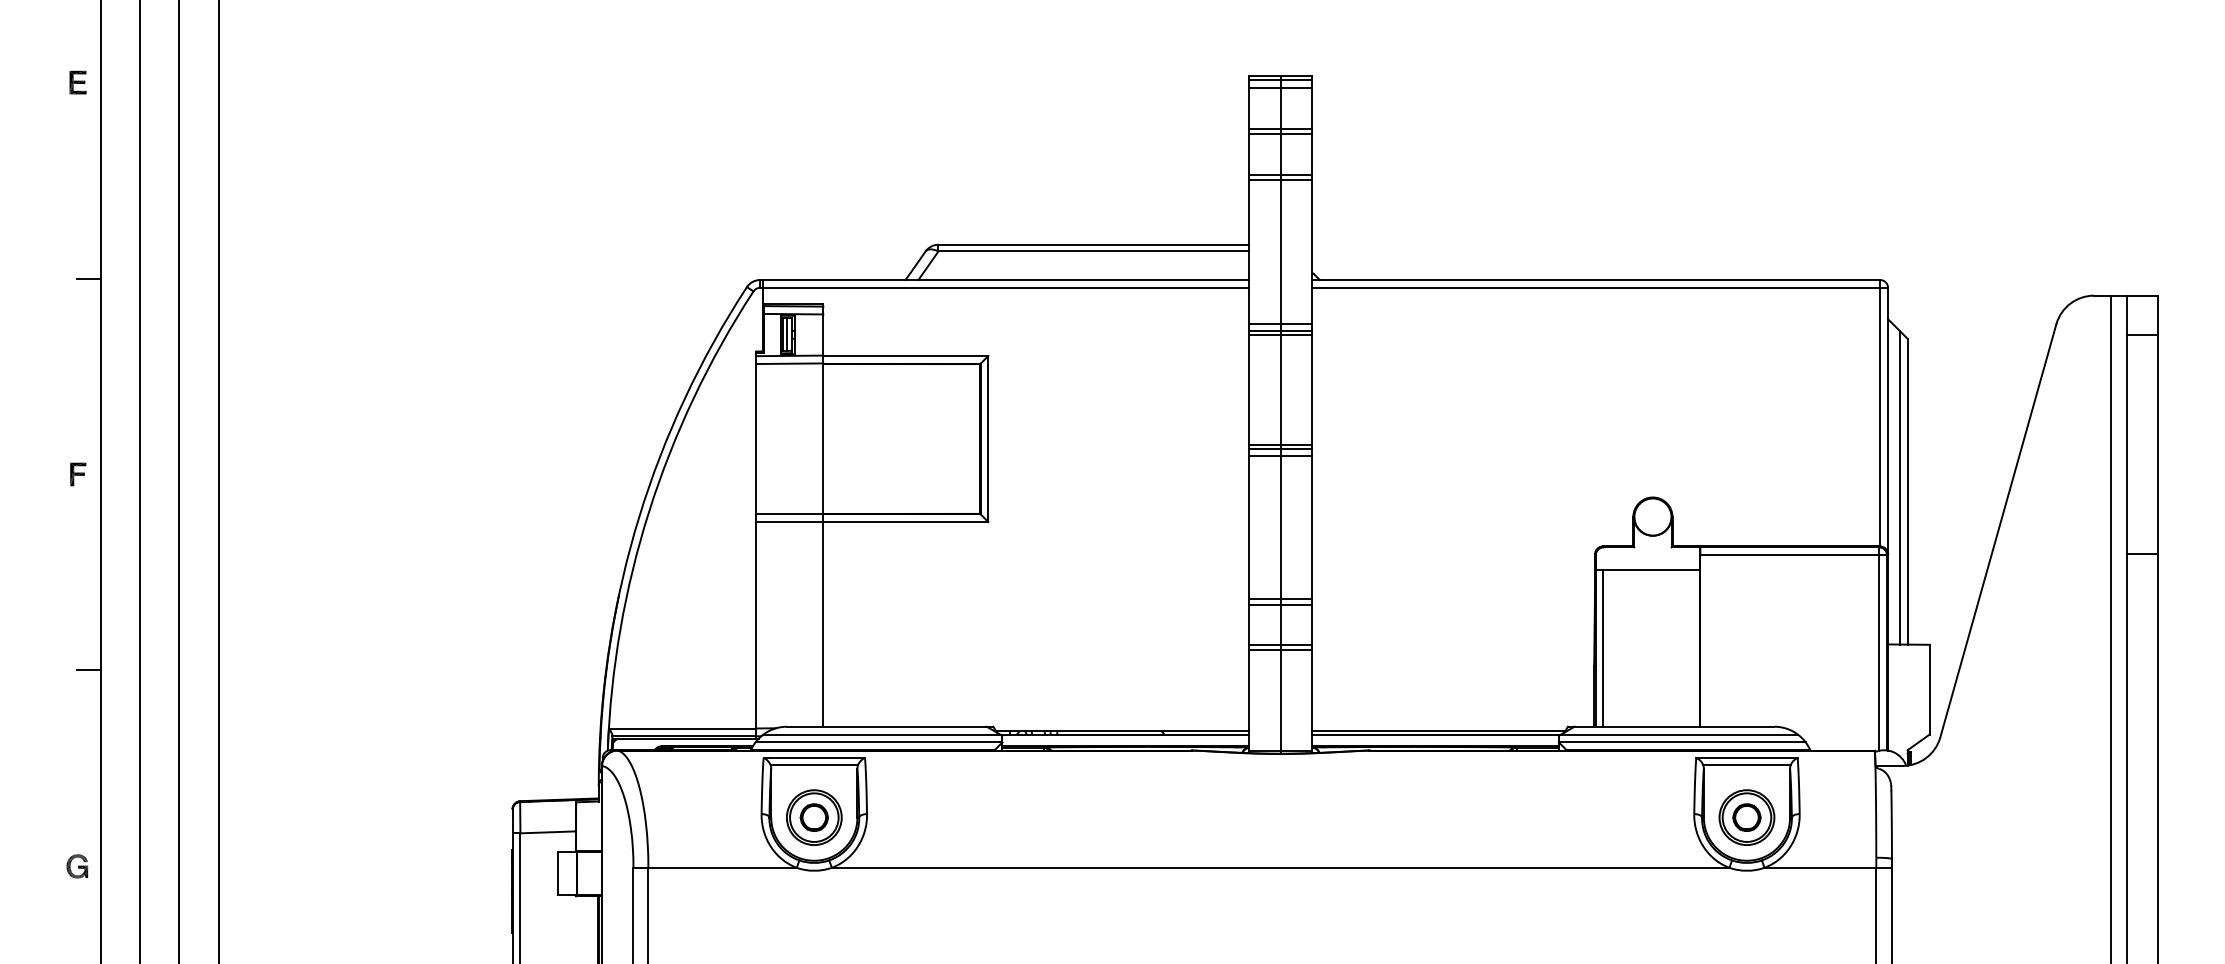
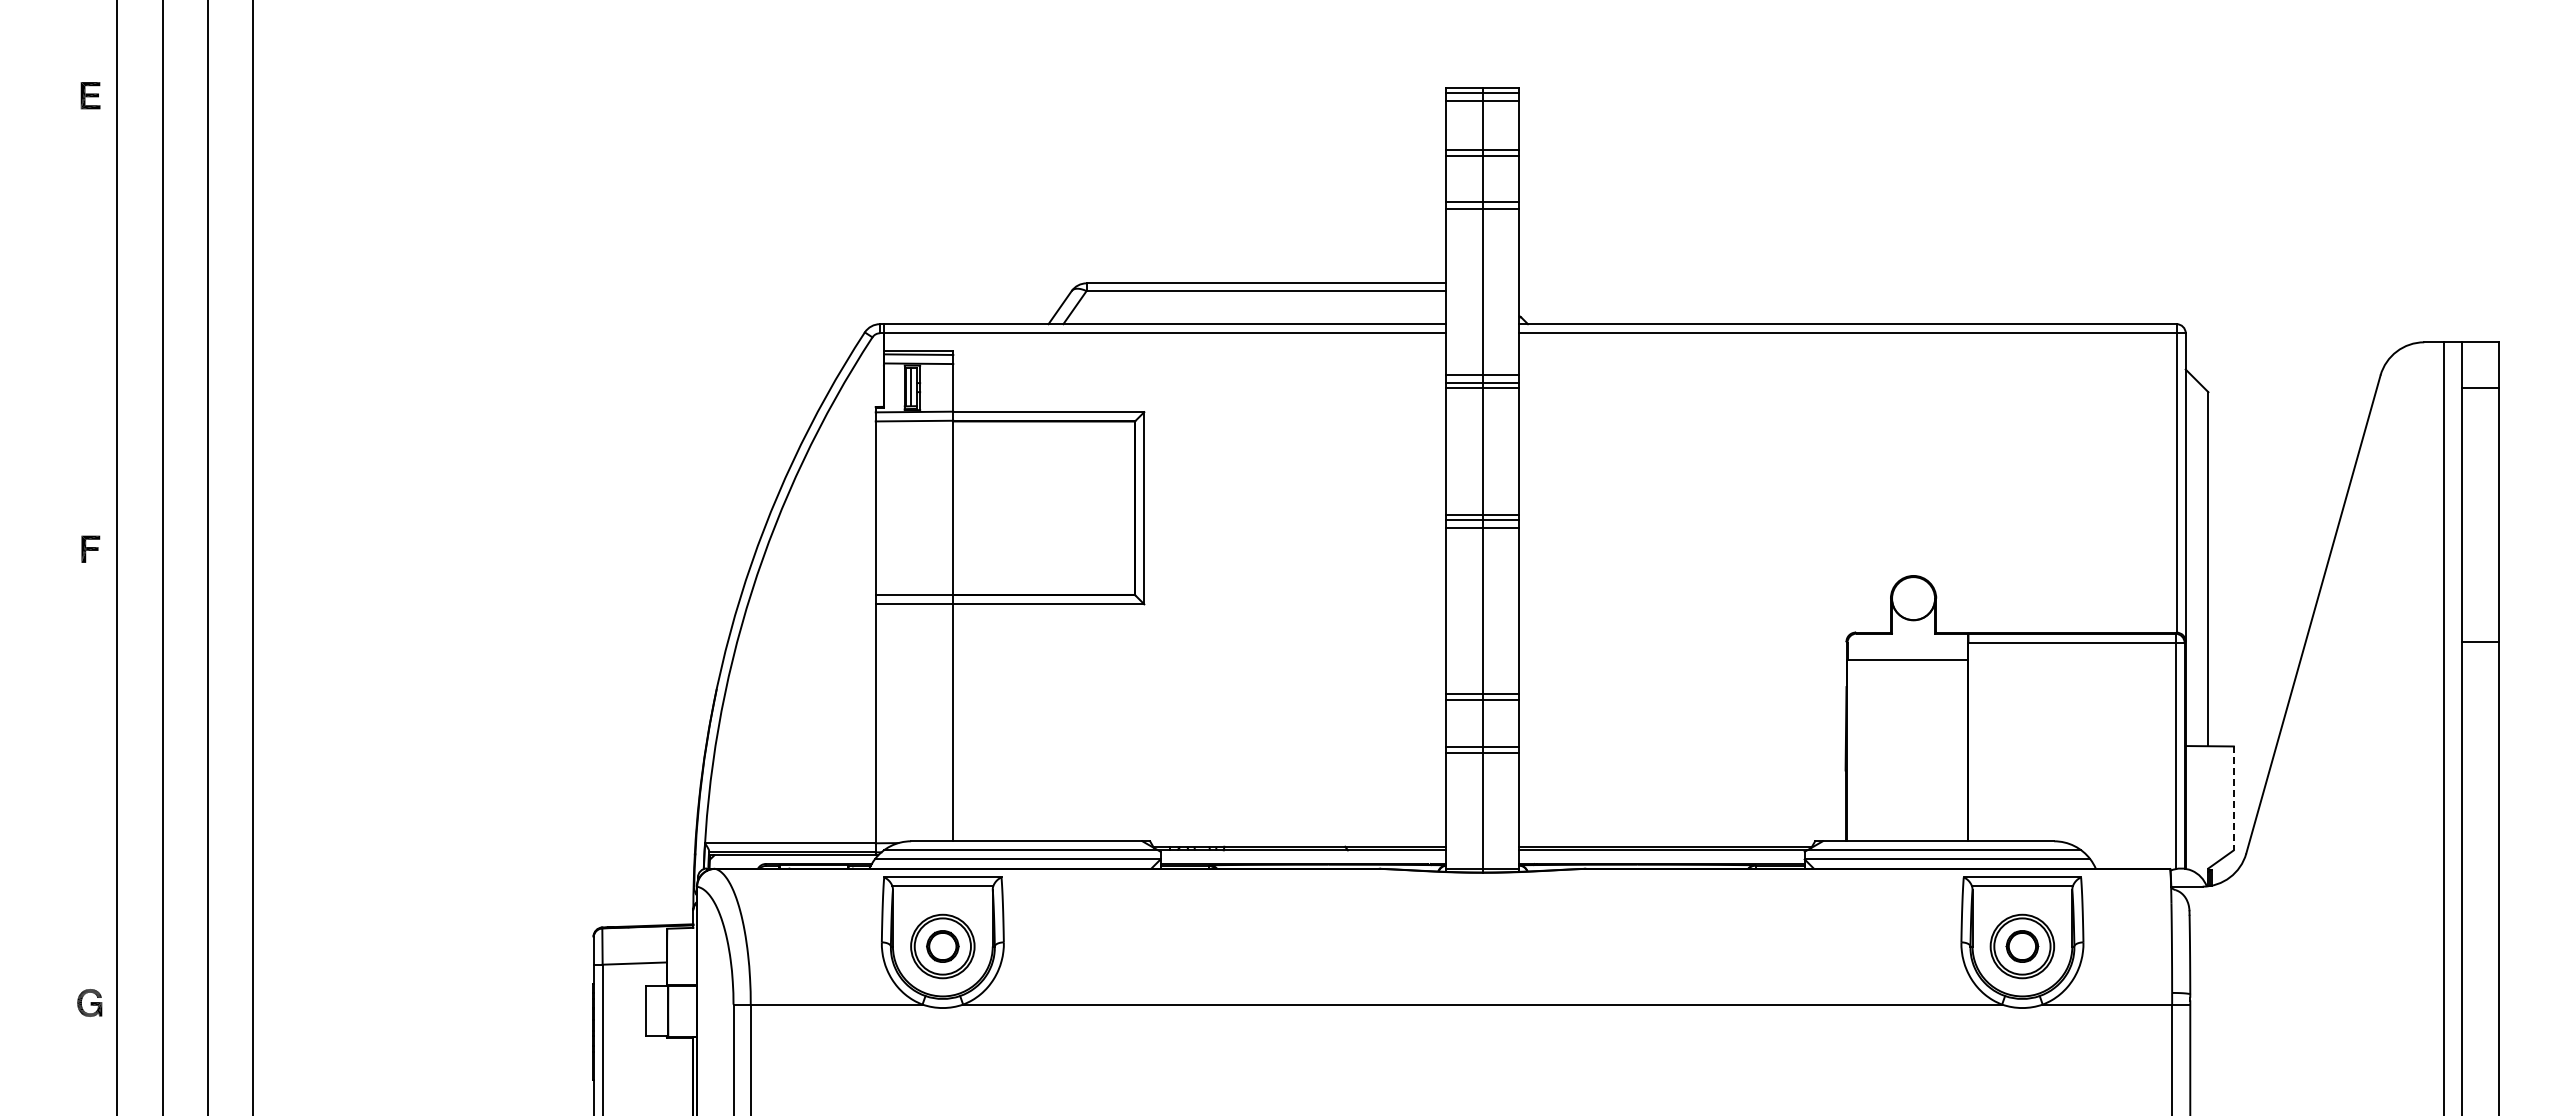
line: (89, 278) -> (103, 322), removed
line: (1899, 487) -> (2199, 564), removed
line: (1603, 648) -> (1856, 750), removed
line: (89, 670) -> (103, 776), removed
line: (1929, 689) -> (2233, 798), solid -> dashed

